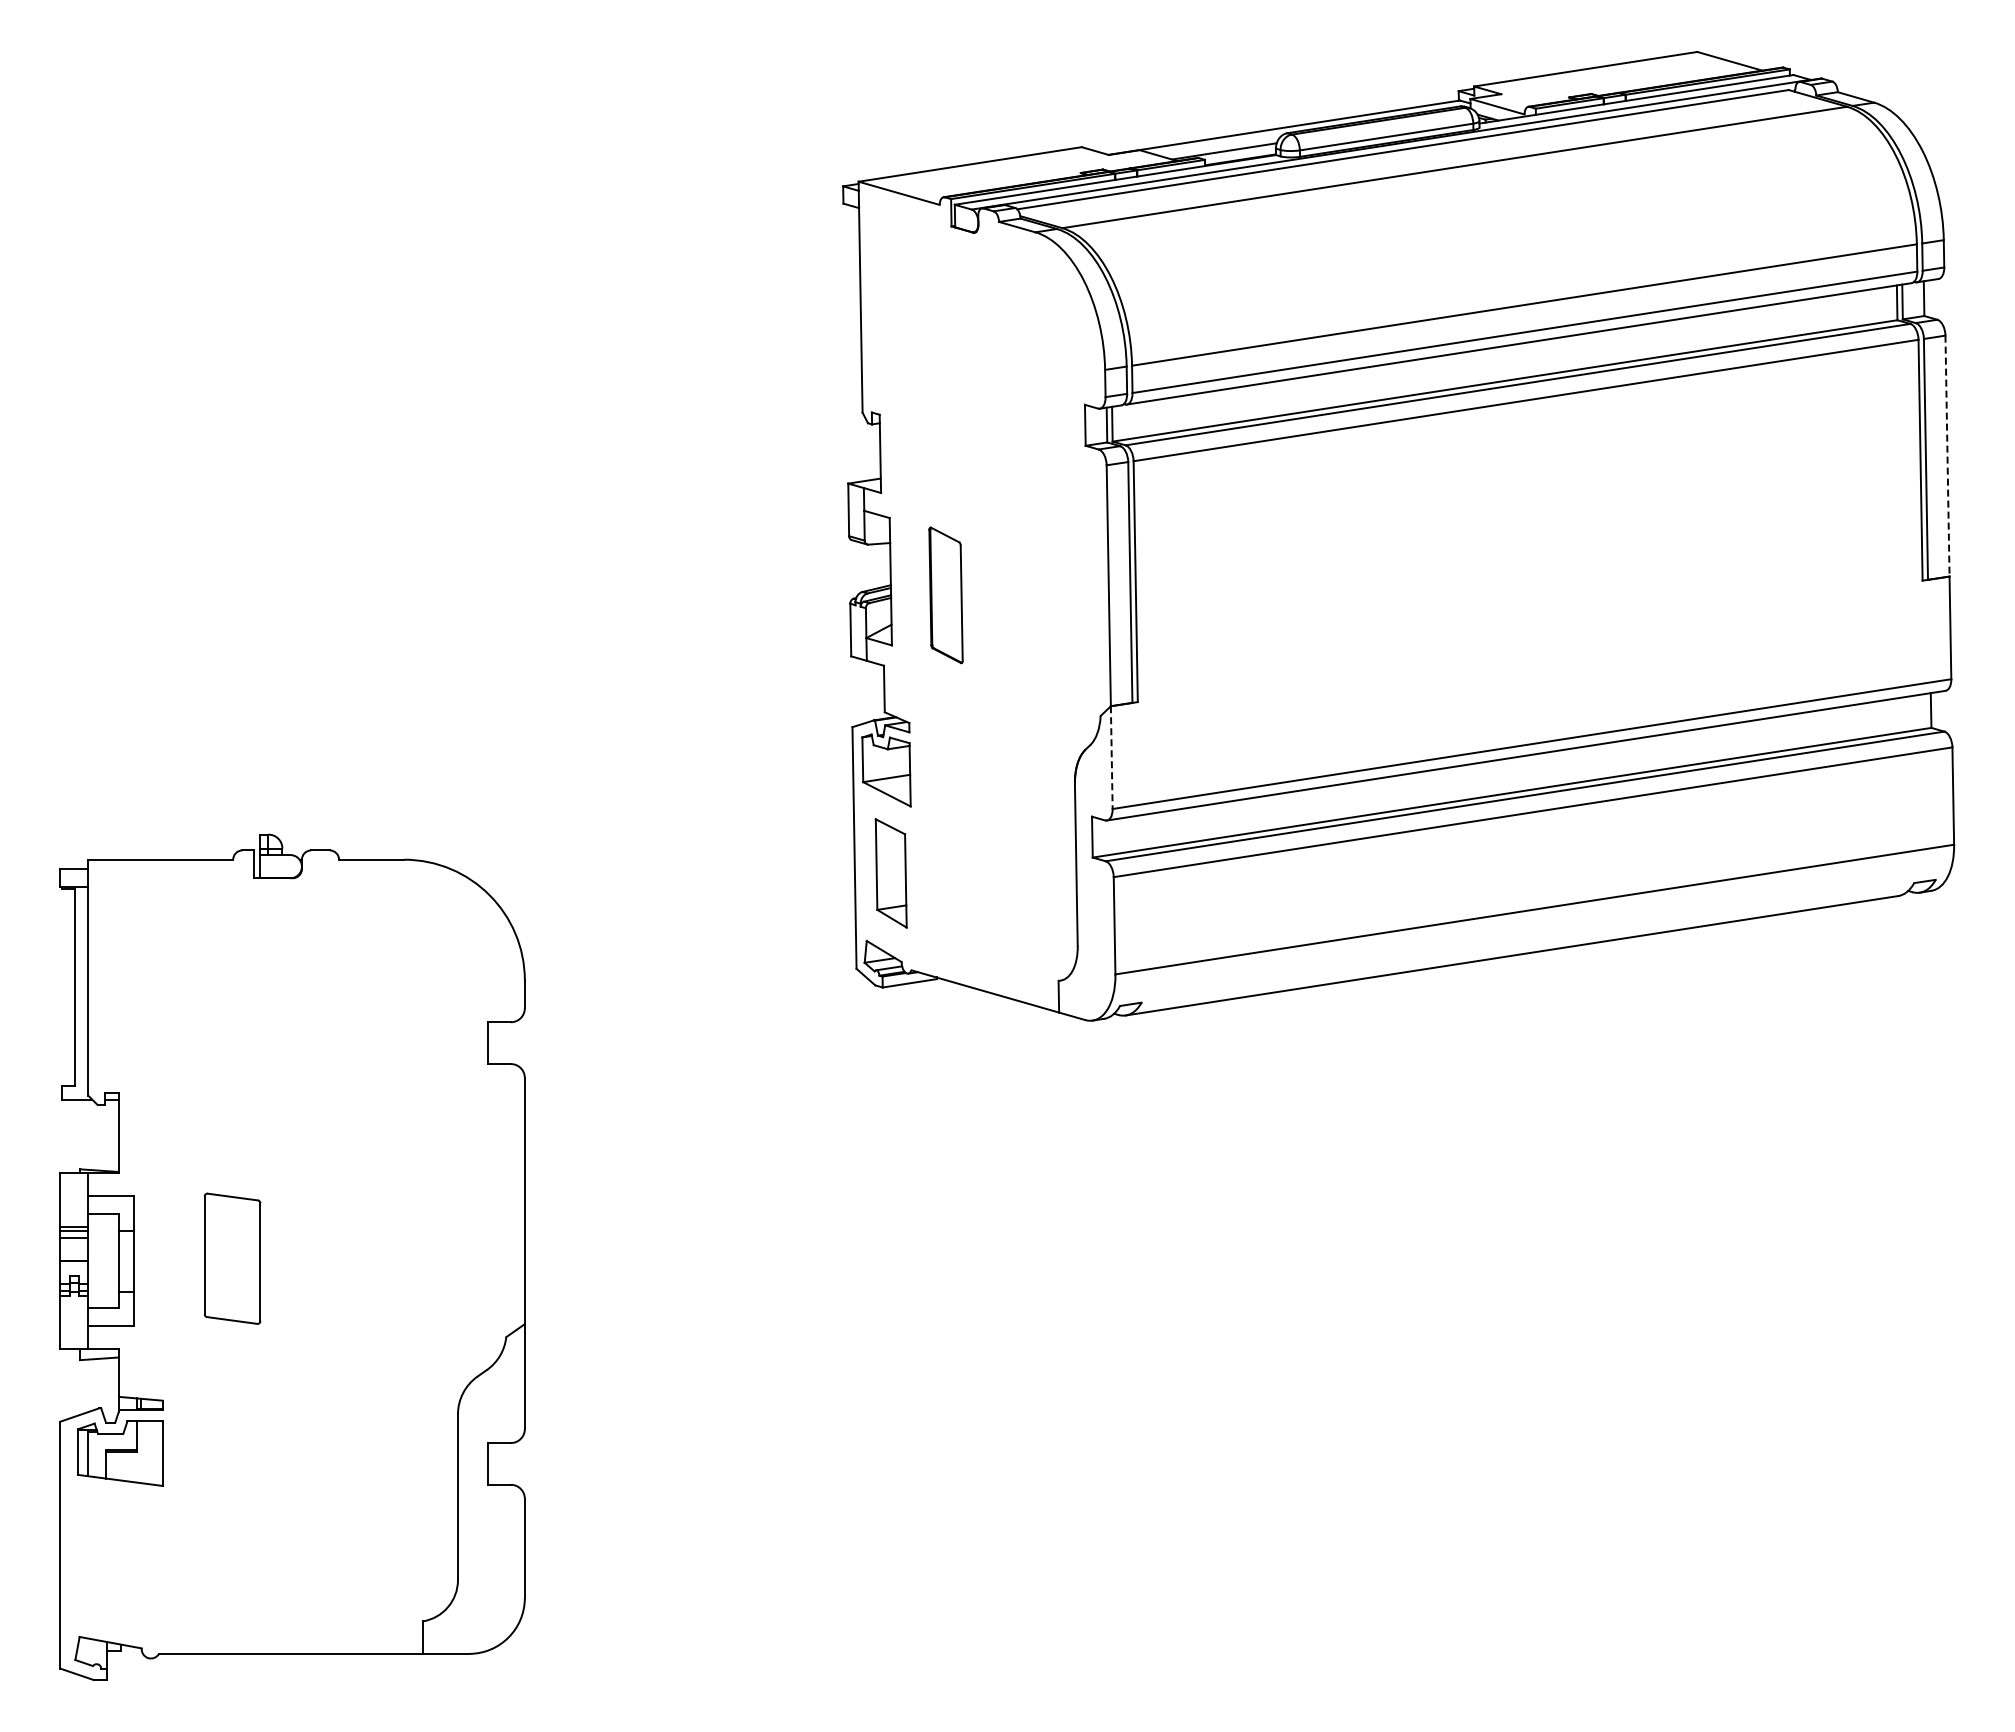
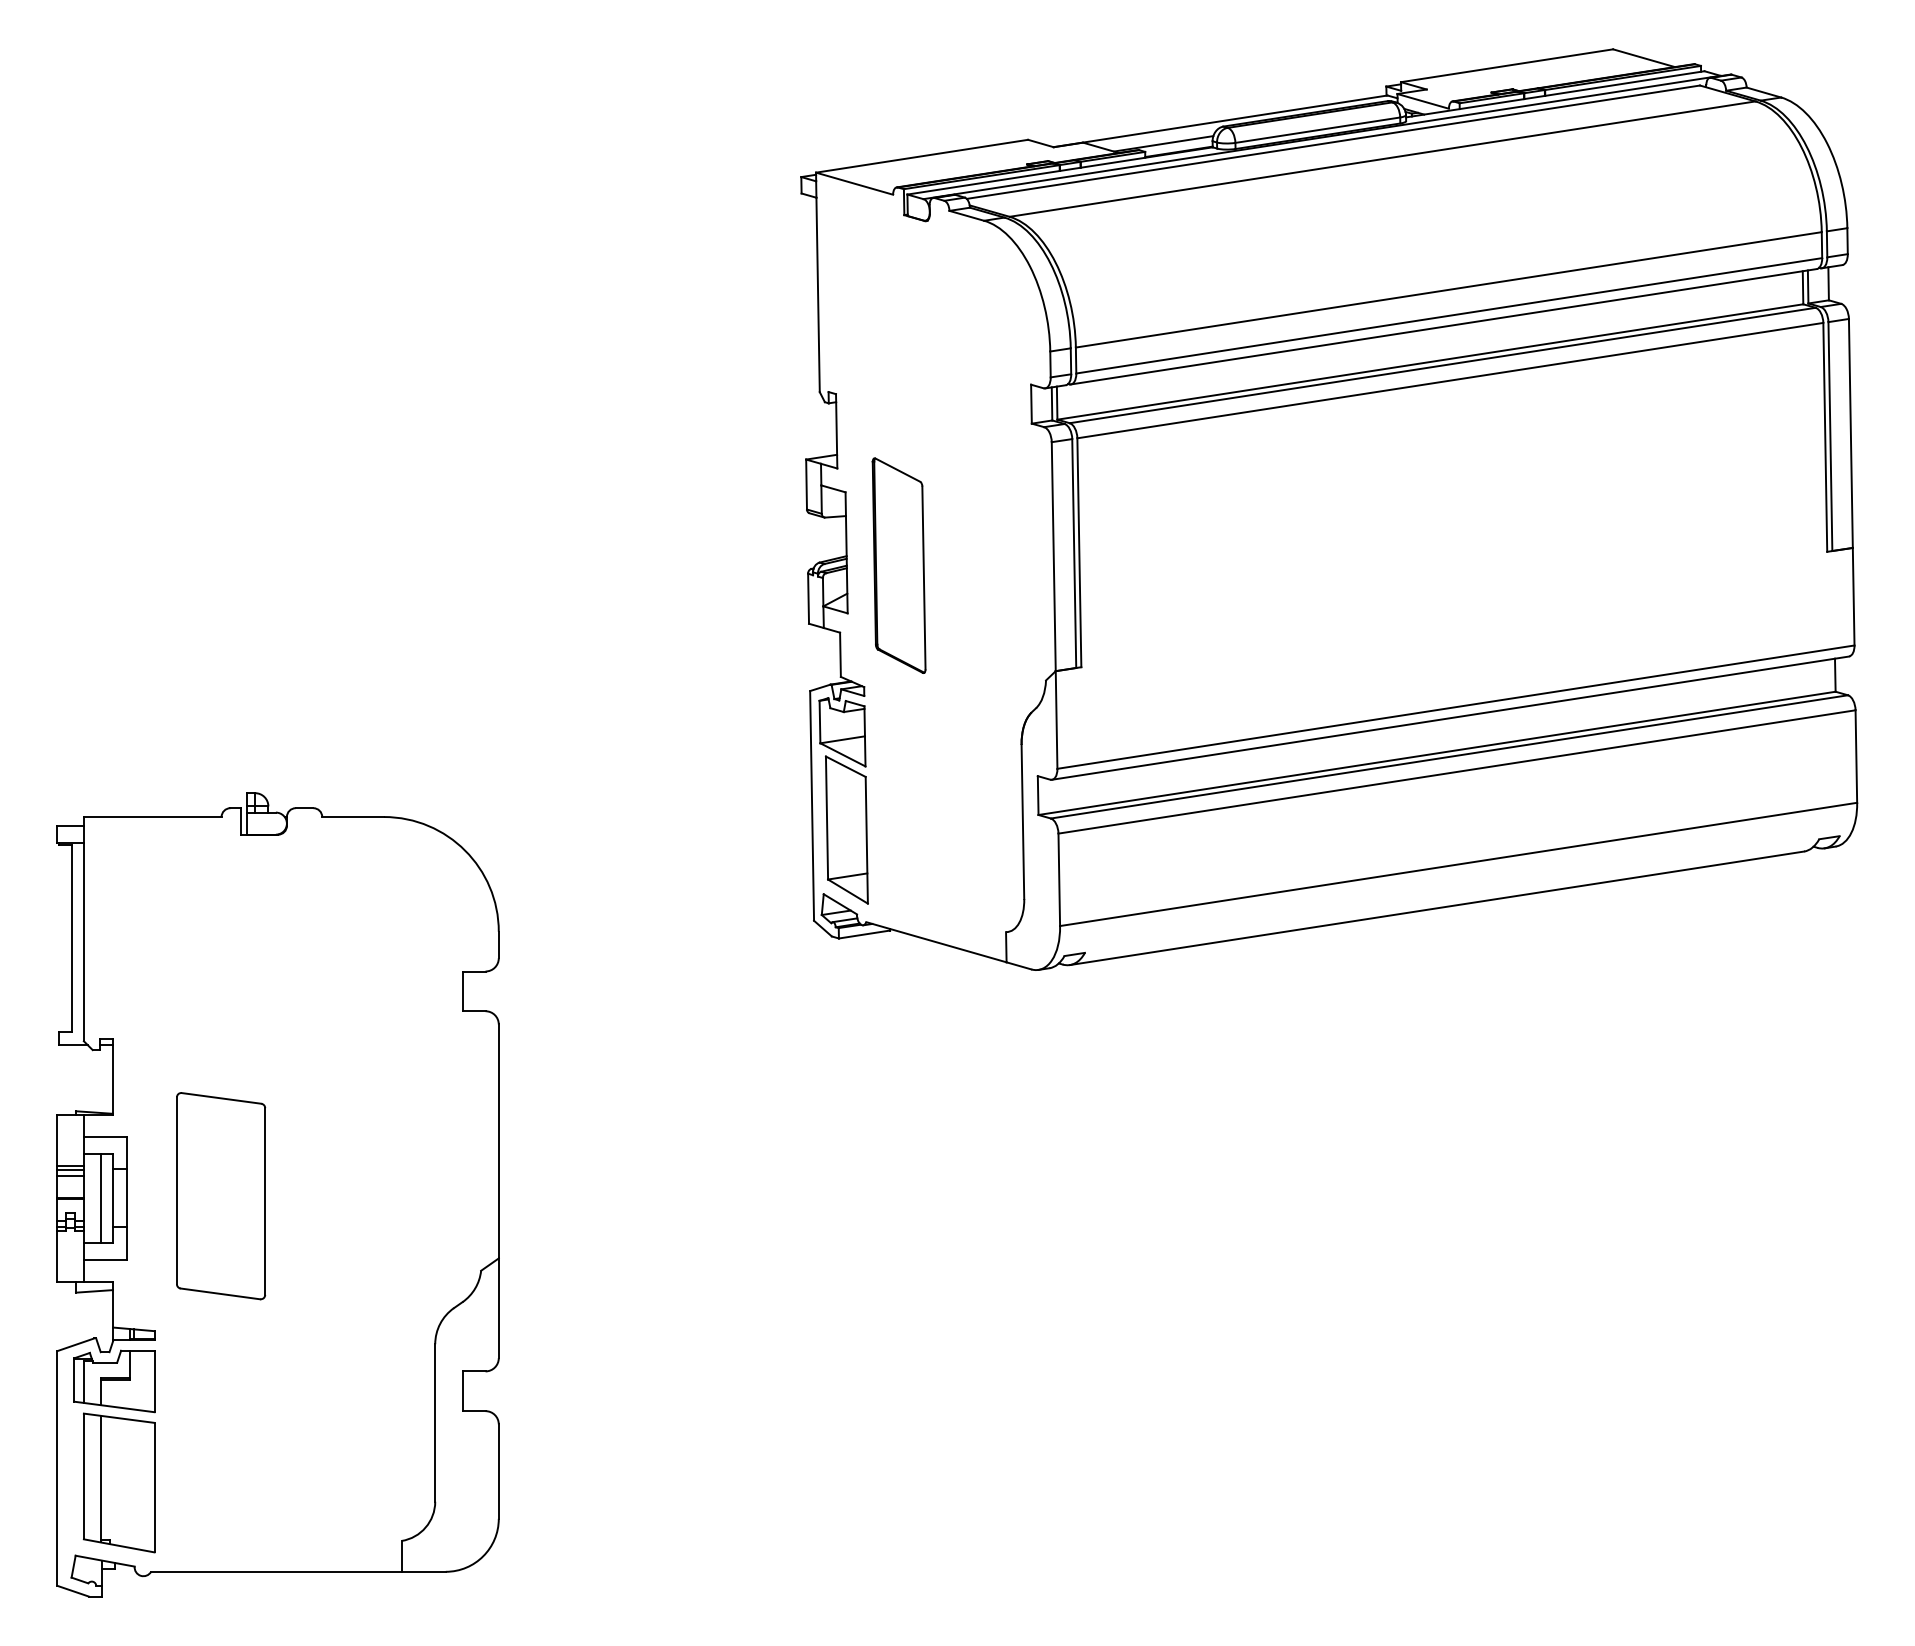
line: (1947, 456) -> (1850, 433), dashed -> solid
part: (945, 595) -> (898, 565), size x1.67
line: (1111, 758) -> (1056, 720), dashed -> solid
part: (891, 873) -> (847, 830), size x1.43
part: (232, 1258) -> (220, 1196), size x1.67
line: (105, 1260) -> (100, 1197), added
part: (125, 1560) -> (119, 1483), added

